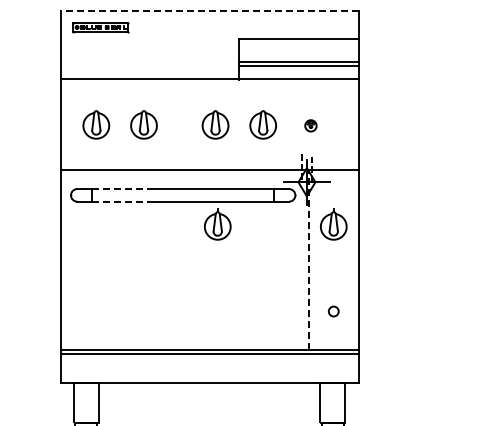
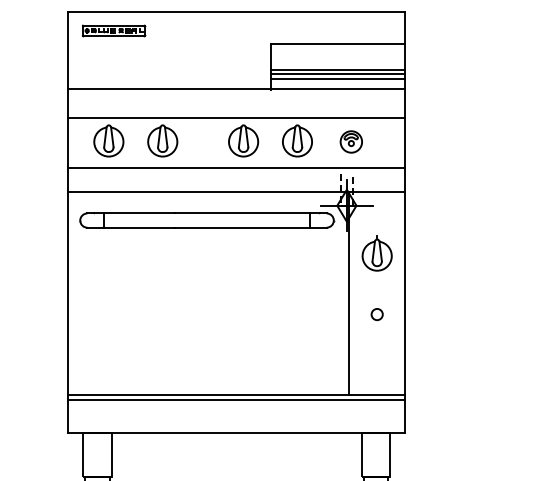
line: (209, 11) -> (236, 12), dashed -> solid
line: (298, 69) -> (337, 78), added
line: (209, 104) -> (236, 117), added
part: (310, 125) -> (350, 141), size x1.67
line: (209, 148) -> (236, 167), added
line: (123, 189) -> (139, 213), dashed -> solid
line: (123, 201) -> (139, 227), dashed -> solid
part: (217, 224) -> (245, 253), removed
line: (308, 260) -> (348, 294), dashed -> solid
circle: (333, 311) -> (376, 314), moved

